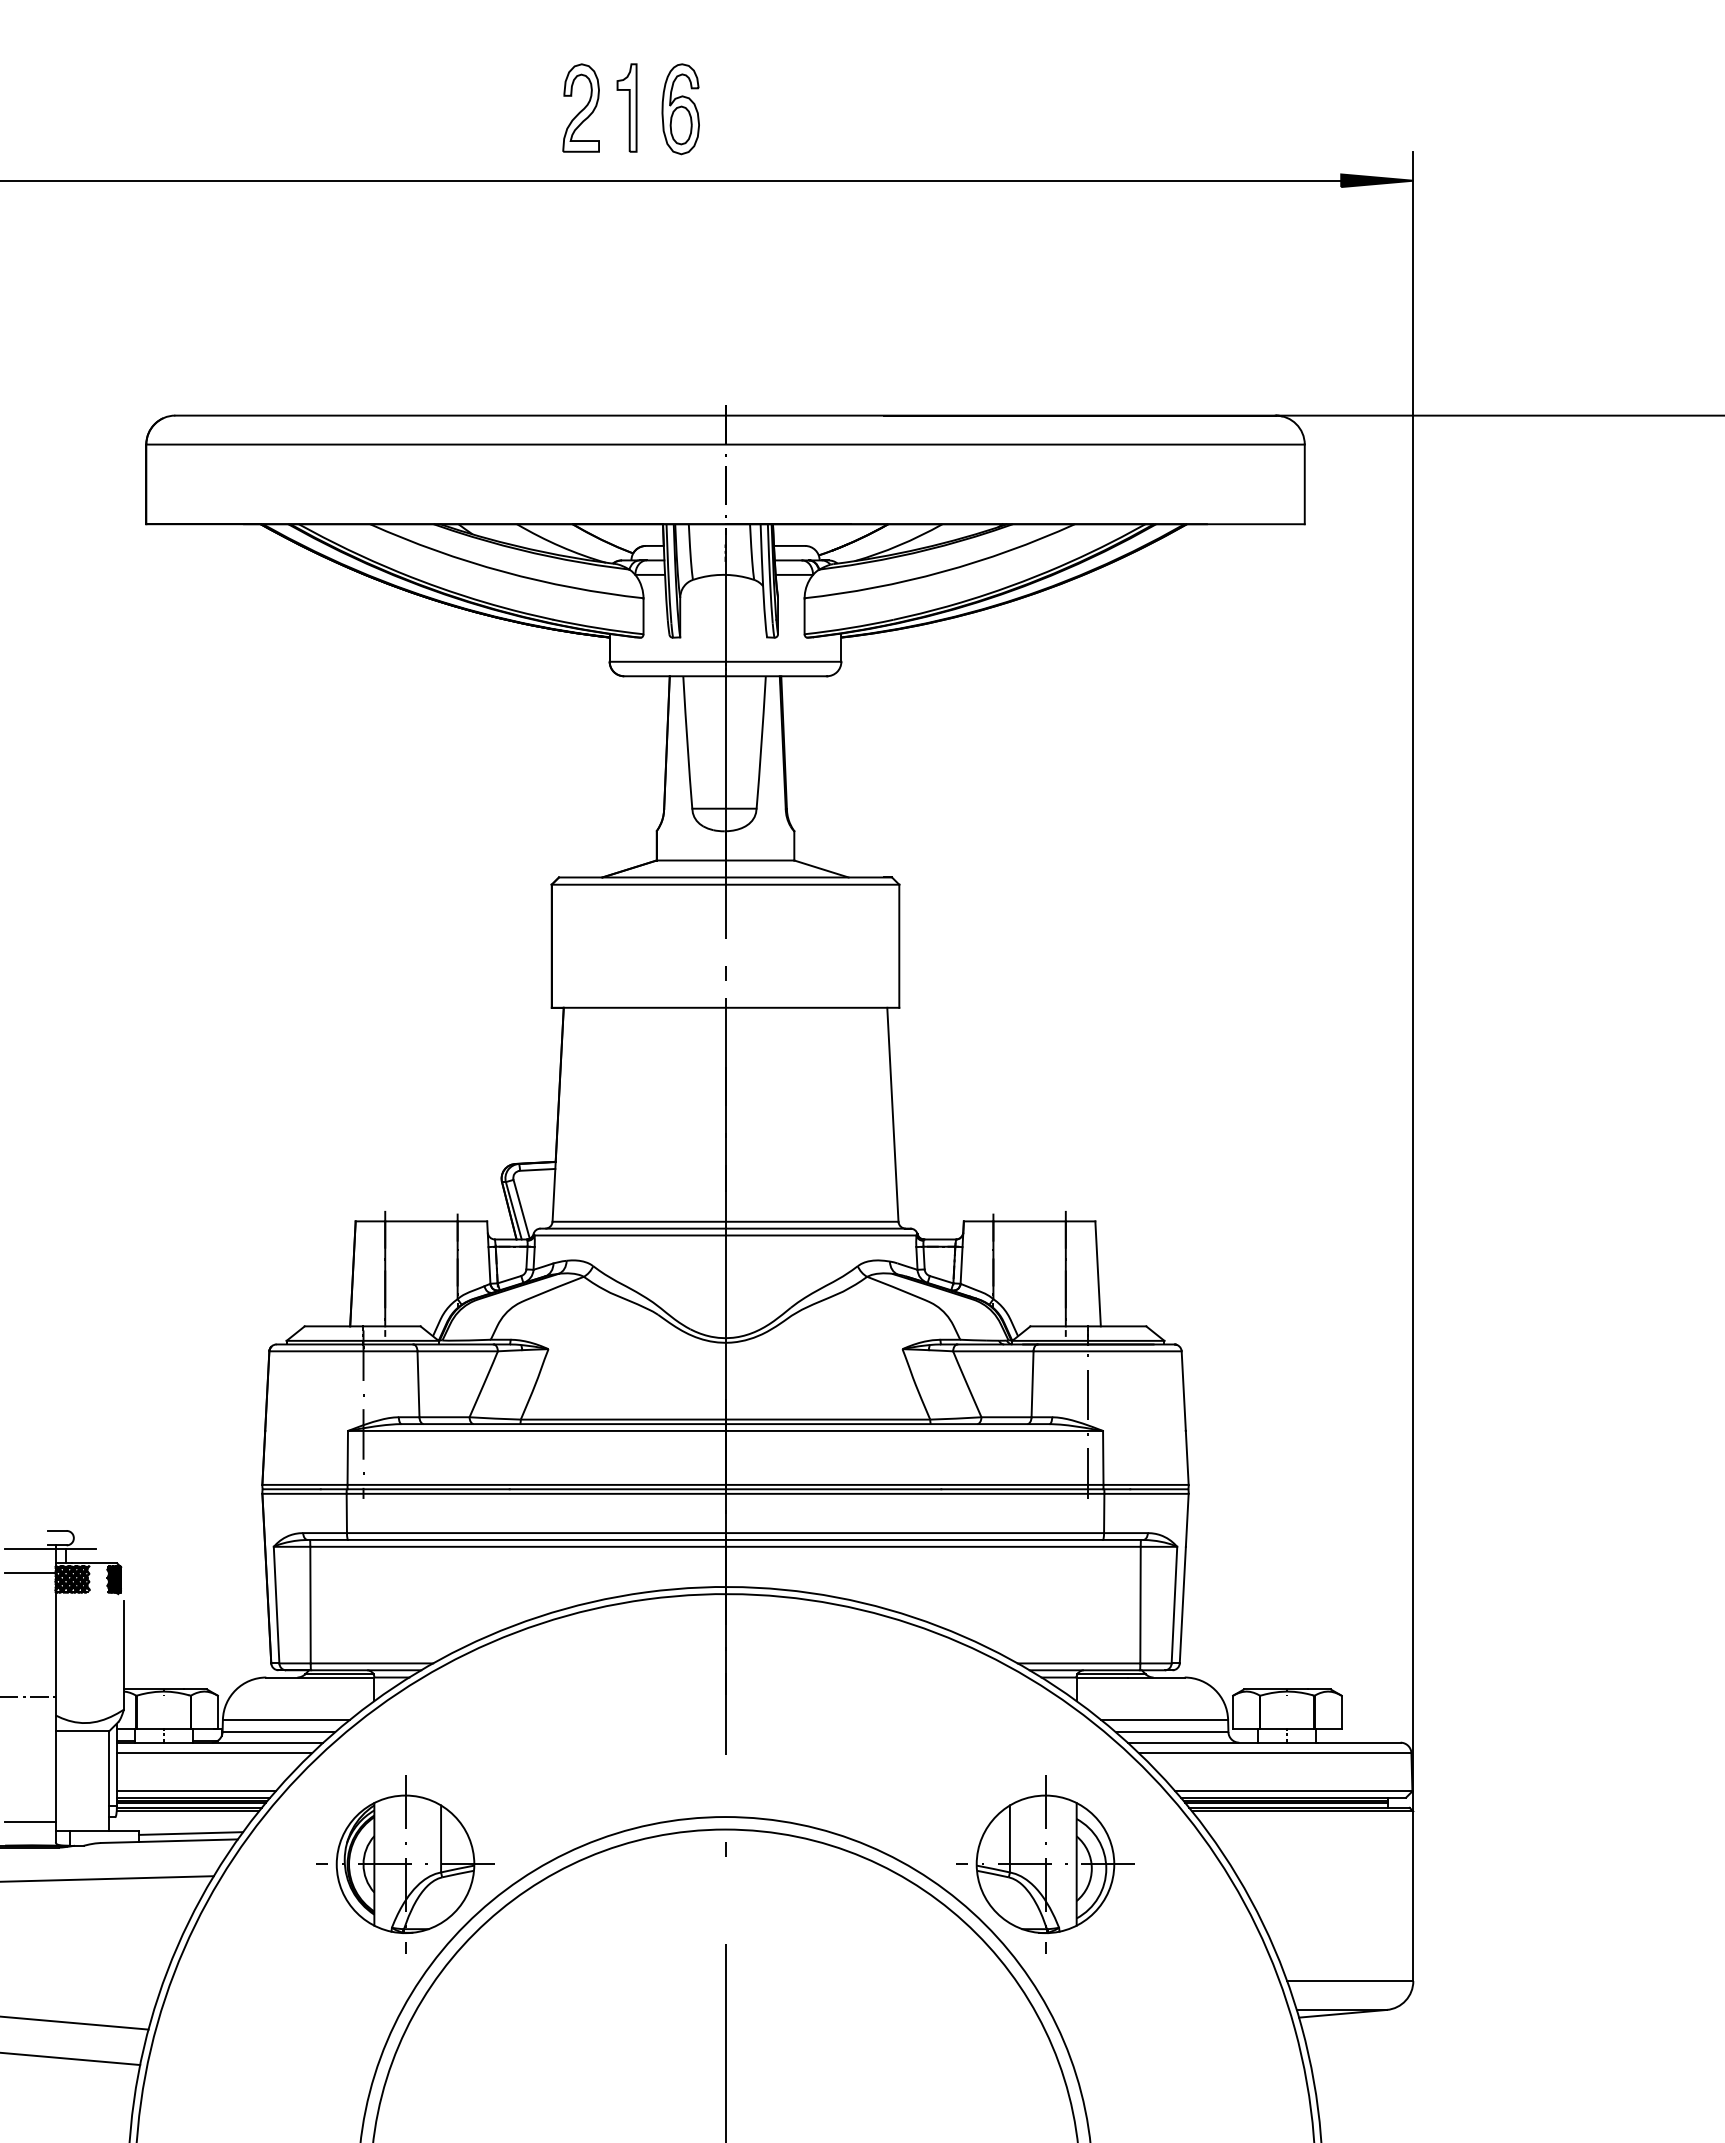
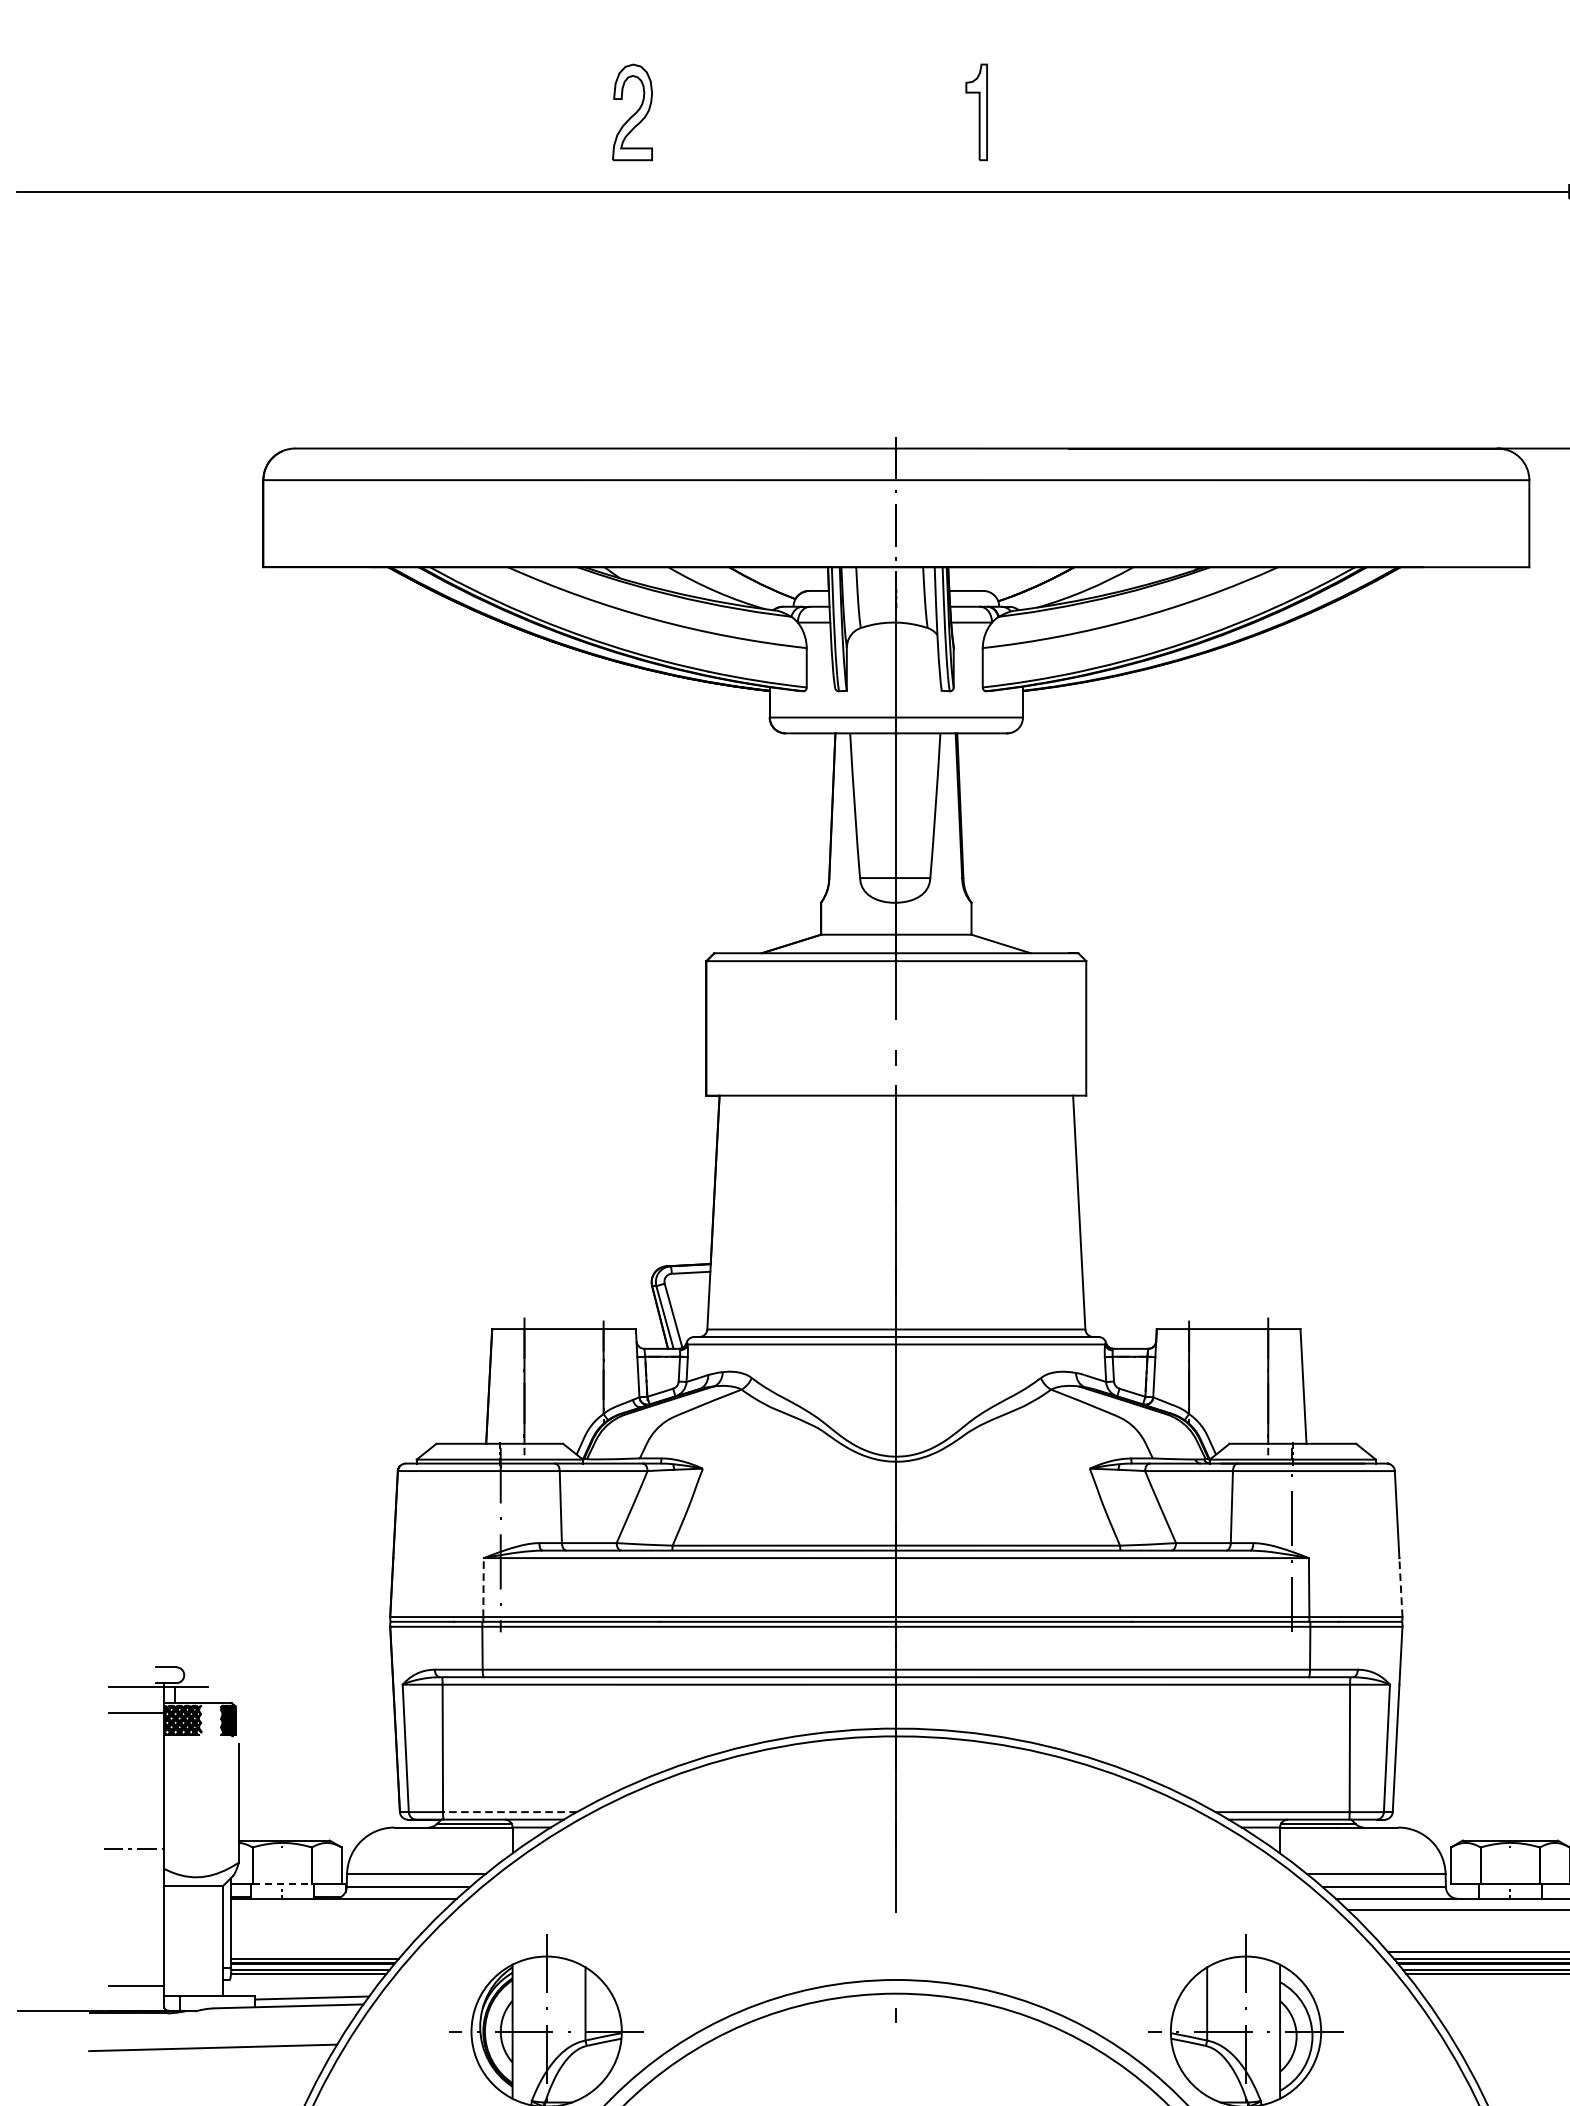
part: (580, 107) -> (631, 111), moved
part: (626, 107) -> (976, 111), moved
part: (680, 109) -> (847, 114), removed
line: (347, 1457) -> (483, 1587), solid -> dashed
line: (1187, 1457) -> (1401, 1587), solid -> dashed
line: (371, 1663) -> (509, 1812), solid -> dashed
line: (164, 1729) -> (283, 1884), solid -> dashed
line: (213, 1753) -> (336, 1910), removed
line: (195, 1791) -> (317, 1952), removed

